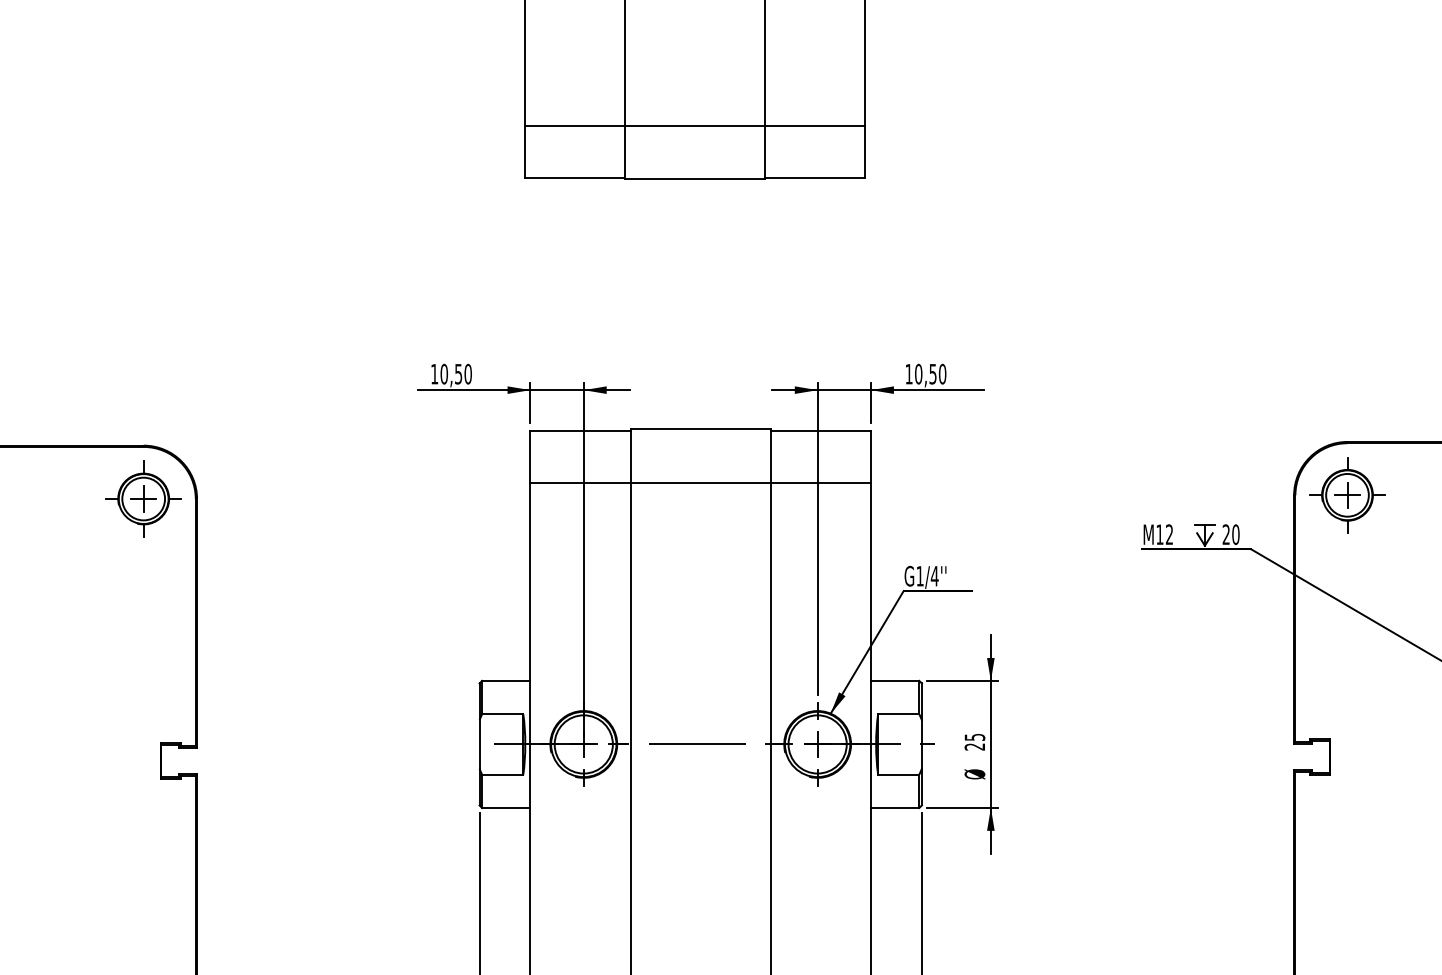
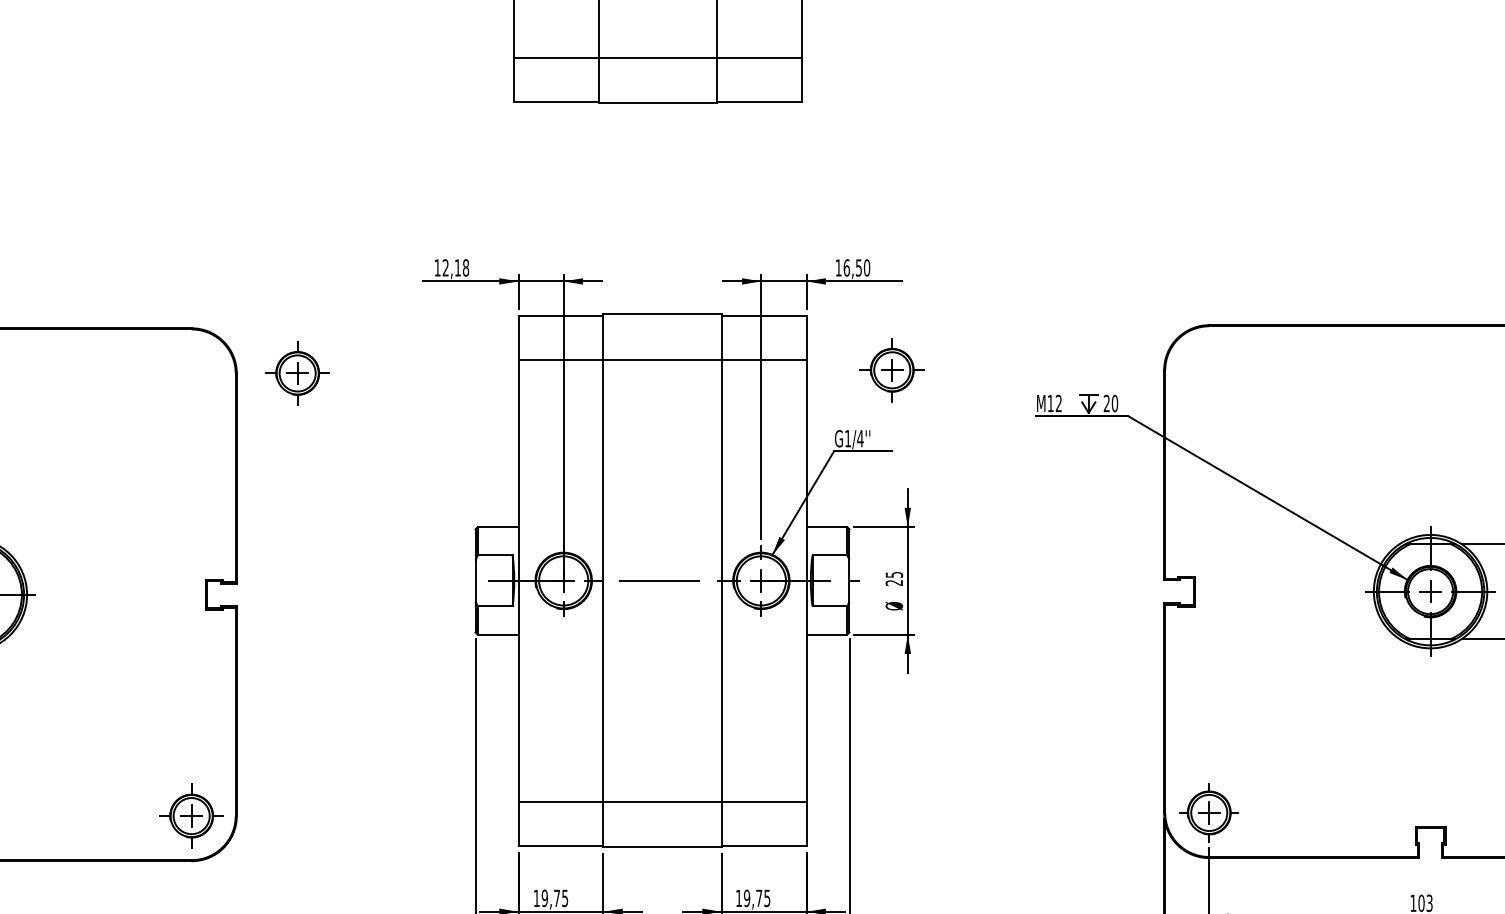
text: (455, 373) -> (455, 267), 10,50 -> 12,18
text: (918, 373) -> (846, 267), 10,50 -> 16,50
part: (1346, 495) -> (891, 370), moved
part: (143, 499) -> (297, 373), moved

